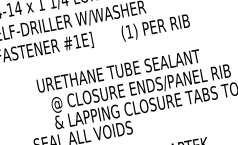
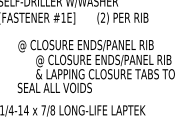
text: (128, 31) -> (102, 17), (1) -> (2)
text: (113, 72) -> (85, 45), URETHANE TUBE SEALANT -> @ CLOSURE ENDS/PANEL RIB

